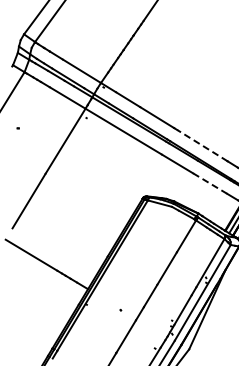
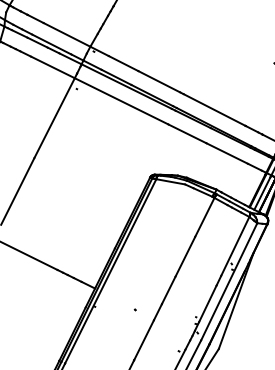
line: (202, 145) -> (214, 109), dashed -> solid
line: (210, 183) -> (227, 153), dashed -> solid

